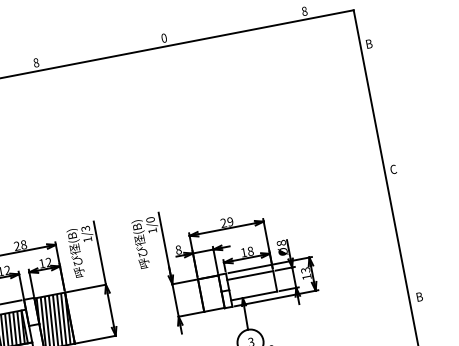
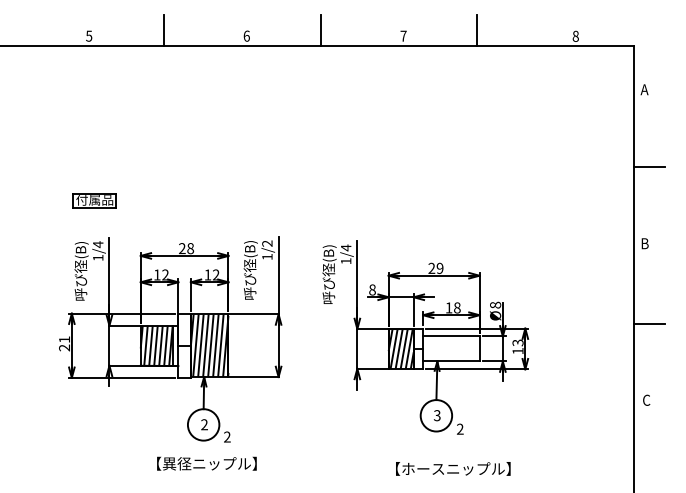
line: (223, 21) -> (477, 30), added
text: (163, 37) -> (403, 35), 0 -> 7
text: (368, 43) -> (644, 89), B -> A
line: (95, 46) -> (320, 30), added
text: (35, 62) -> (246, 35), 8 -> 6
line: (385, 105) -> (649, 166), added
text: (393, 169) -> (644, 243), C -> B
text: (149, 219) -> (345, 247), 1/0 -> 1/4
text: (85, 228) -> (267, 243), 1/3 -> 1/2
line: (409, 233) -> (649, 323), added
hatch: (210, 293) -> (400, 348), added
text: (419, 296) -> (646, 399), B -> C

